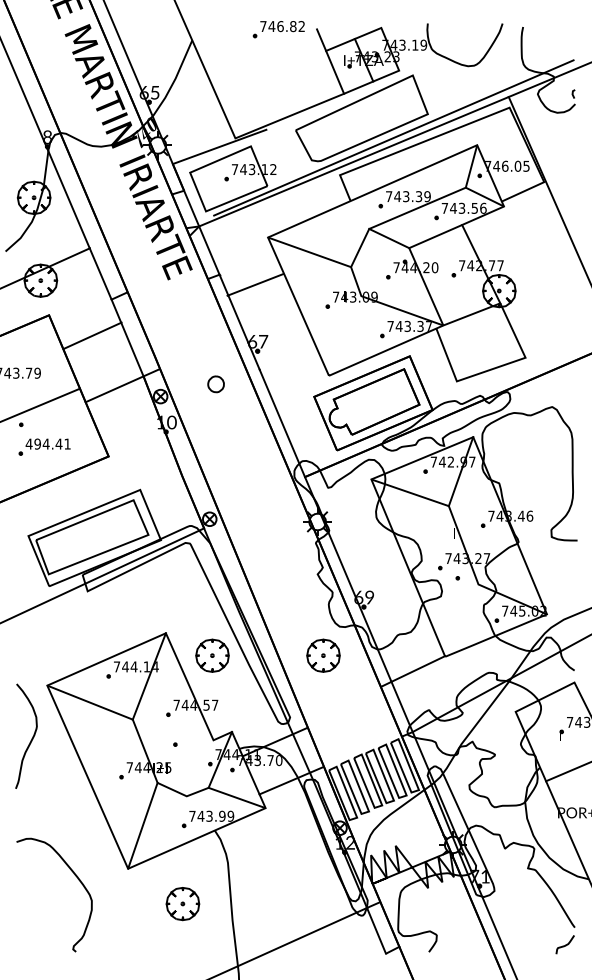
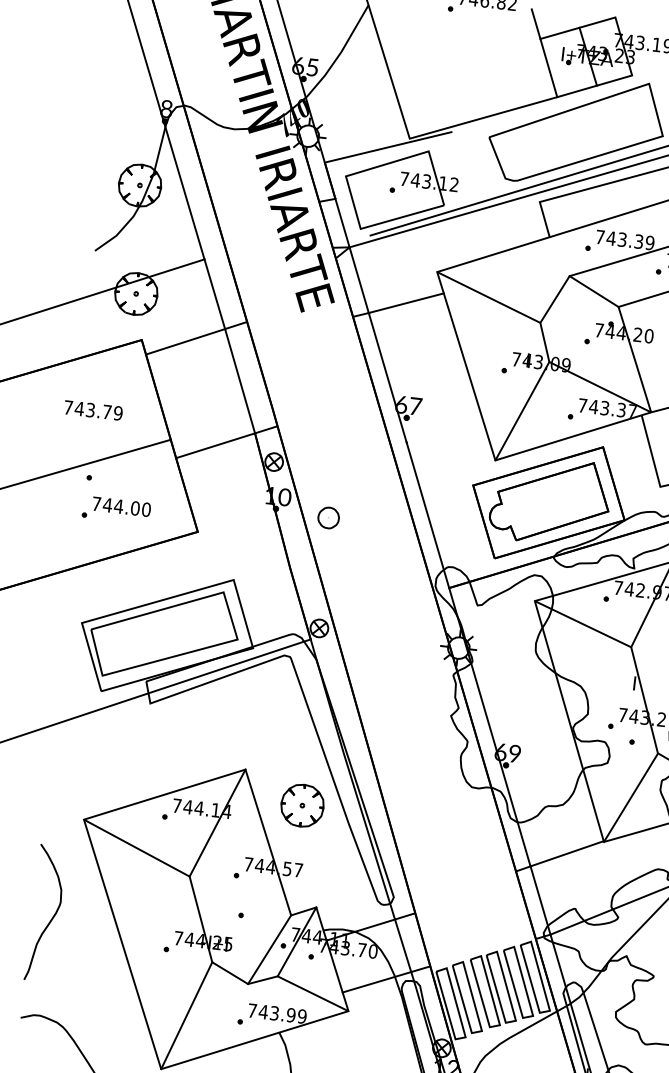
line: (254, 284) -> (405, 302), moved
line: (92, 335) -> (185, 341), moved
line: (344, 335) -> (521, 410), added
part: (215, 384) -> (327, 518), moved
text: (47, 443) -> (120, 505), 494.41 -> 744.00
line: (461, 620) -> (630, 797), added
part: (323, 655) -> (446, 822), removed
curve: (31, 738) -> (51, 916), moved
line: (199, 768) -> (268, 949), added

